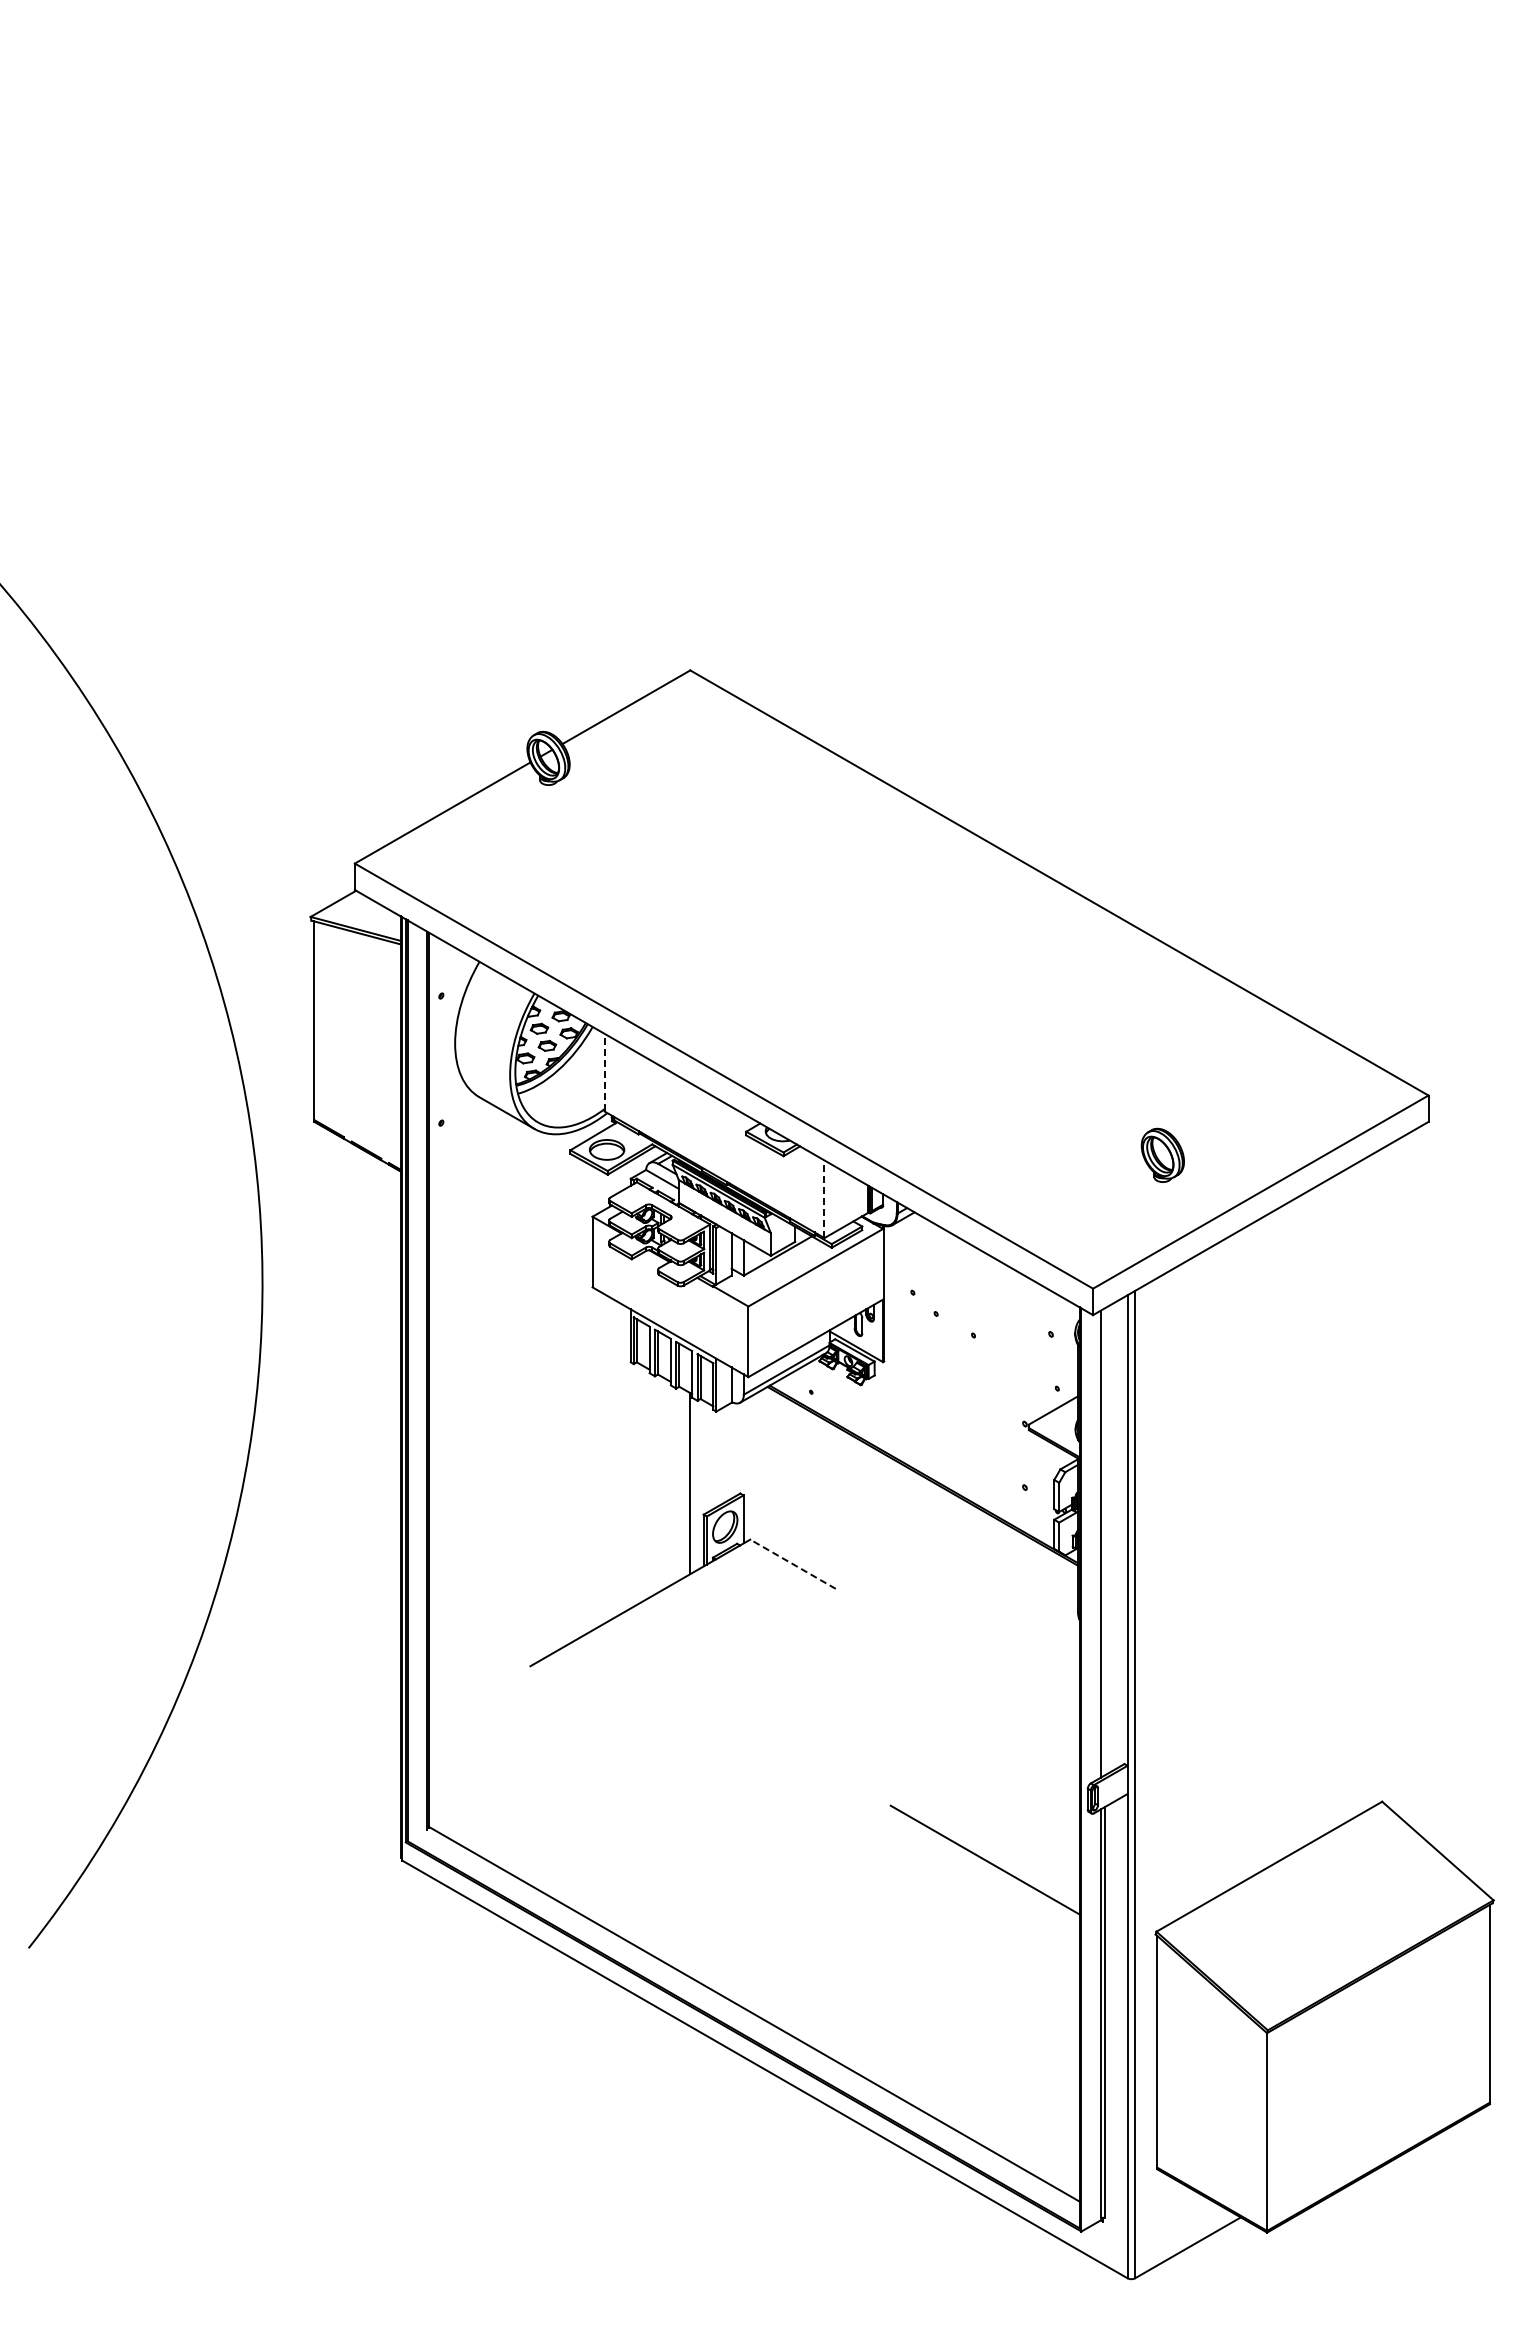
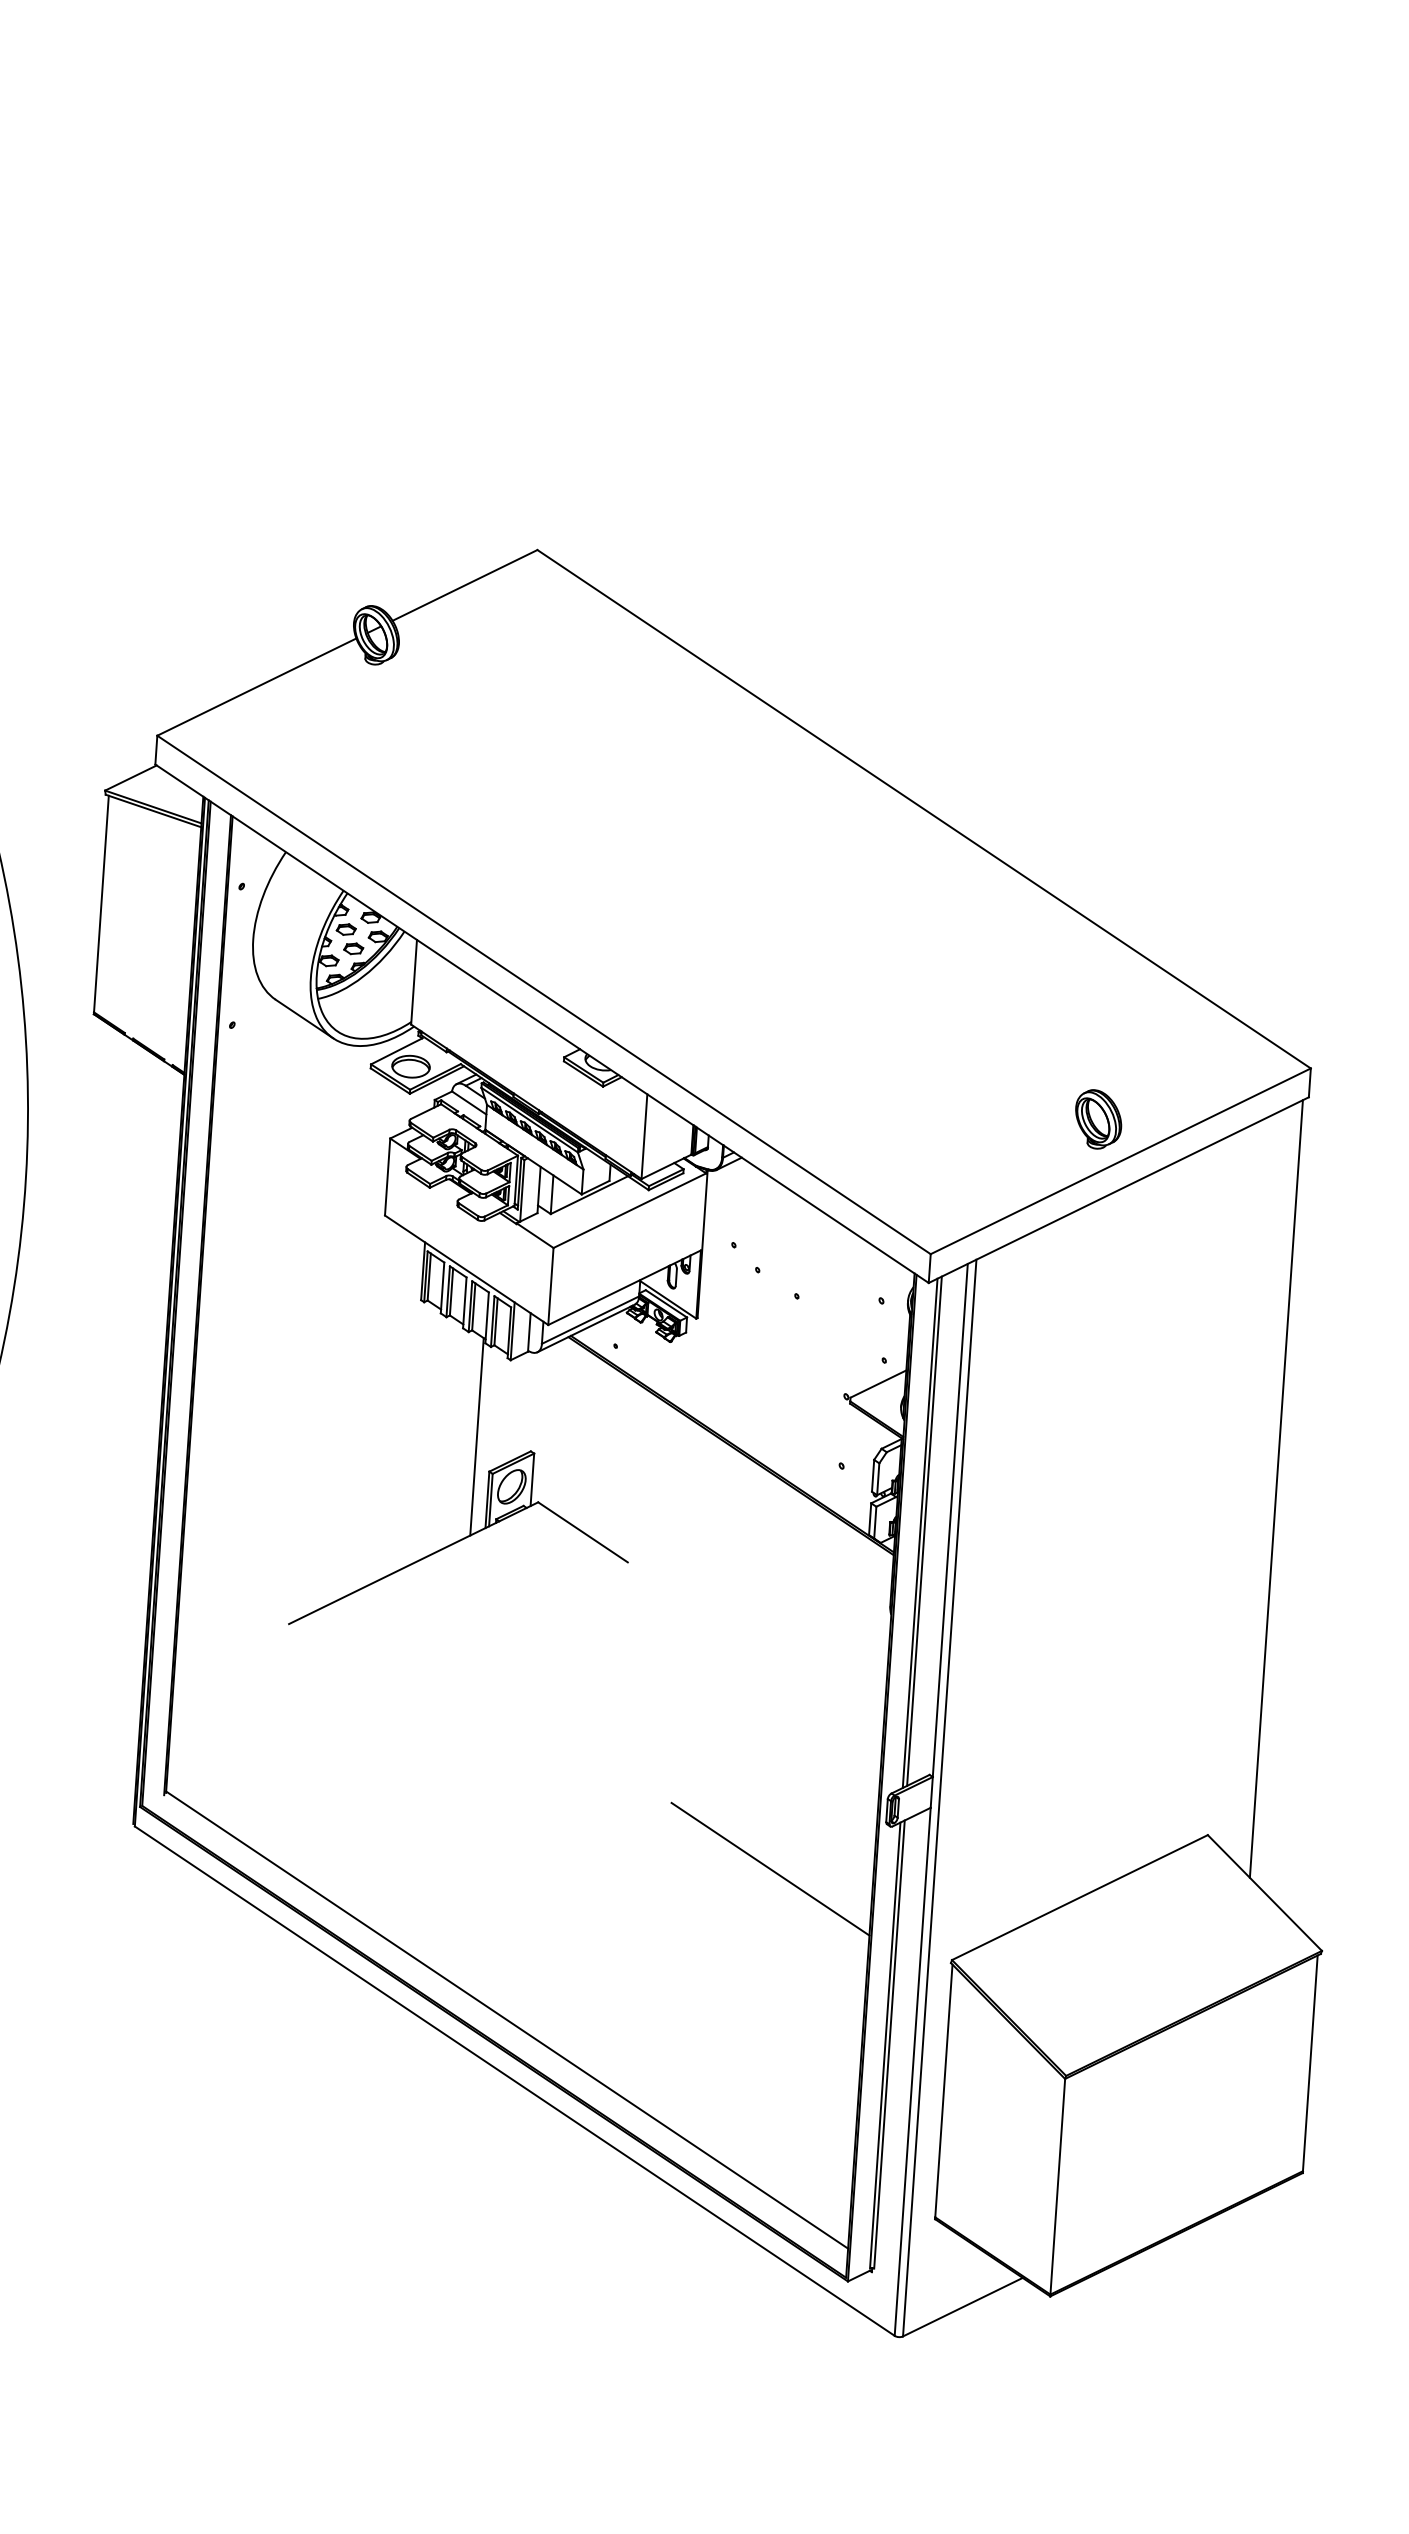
line: (604, 1072) -> (413, 982), dashed -> solid
part: (1162, 1154) -> (1098, 1118), moved
line: (824, 1199) -> (644, 1136), dashed -> solid
line: (1423, 1481) -> (1276, 1488), added
line: (1104, 1541) -> (924, 1530), added
line: (792, 1564) -> (582, 1532), dashed -> solid

